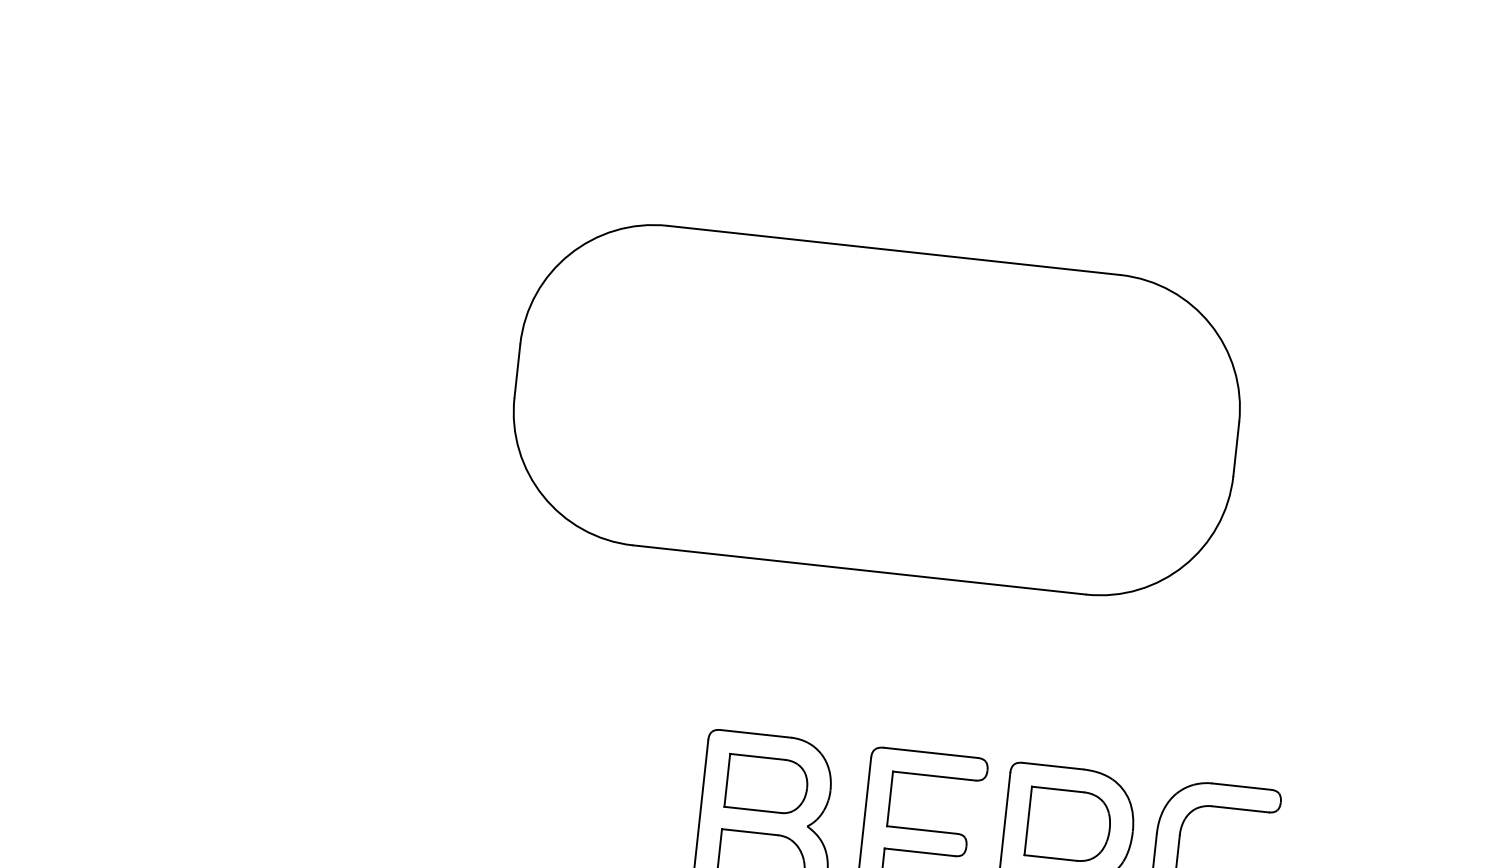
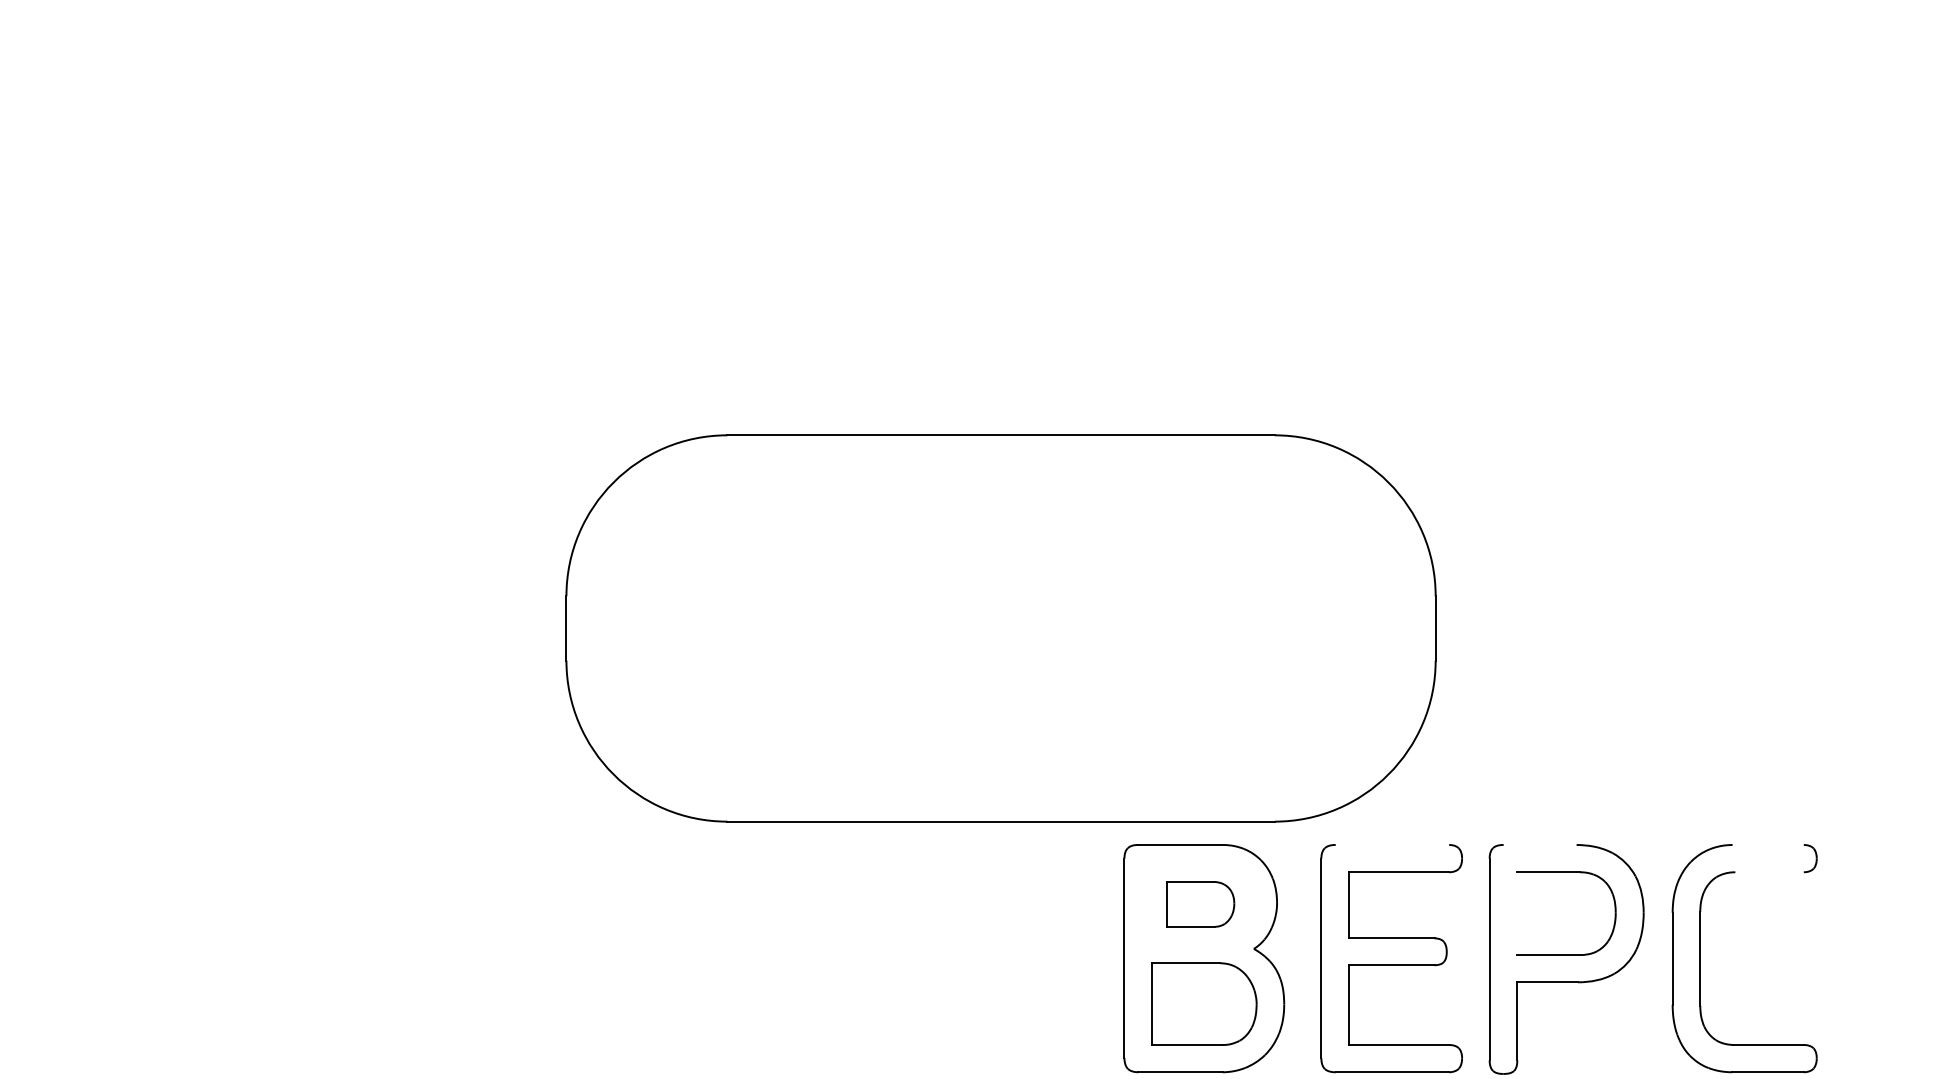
part: (876, 410) -> (1000, 628), moved
line: (931, 752) -> (1392, 844), removed
line: (1052, 765) -> (1539, 844), removed
part: (767, 784) -> (1200, 904), size x0.7
line: (1241, 786) -> (1767, 844), removed
line: (1240, 809) -> (1769, 872), removed
line: (1028, 820) -> (1517, 913), removed

